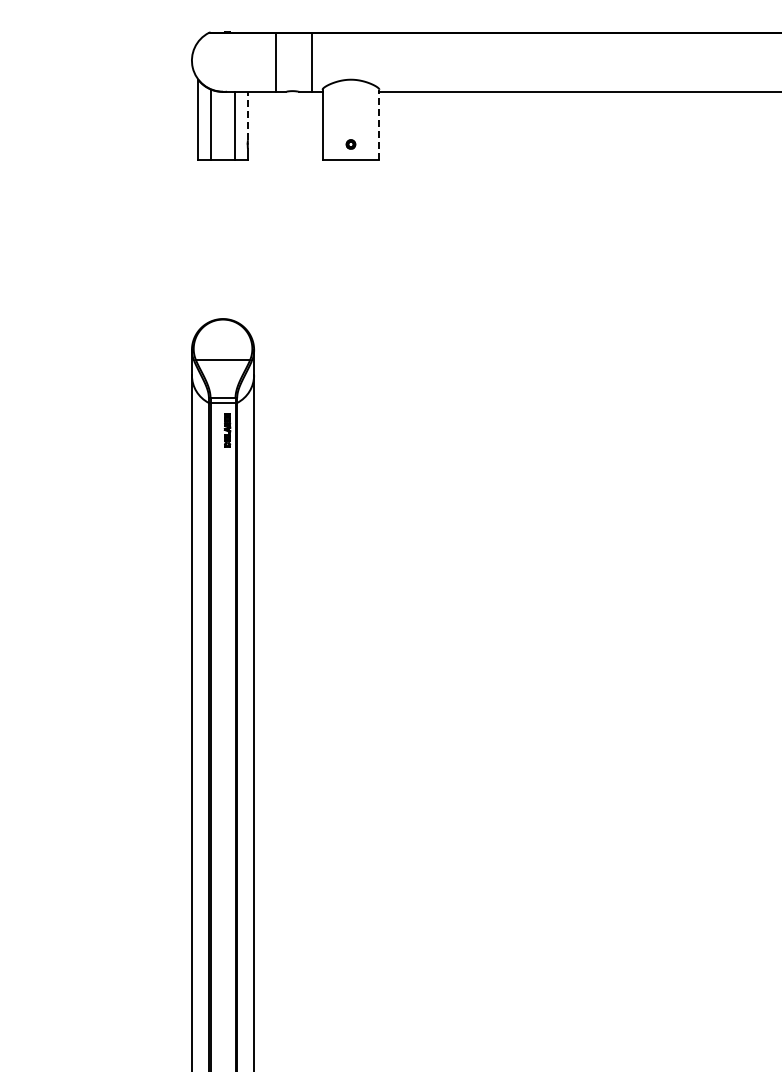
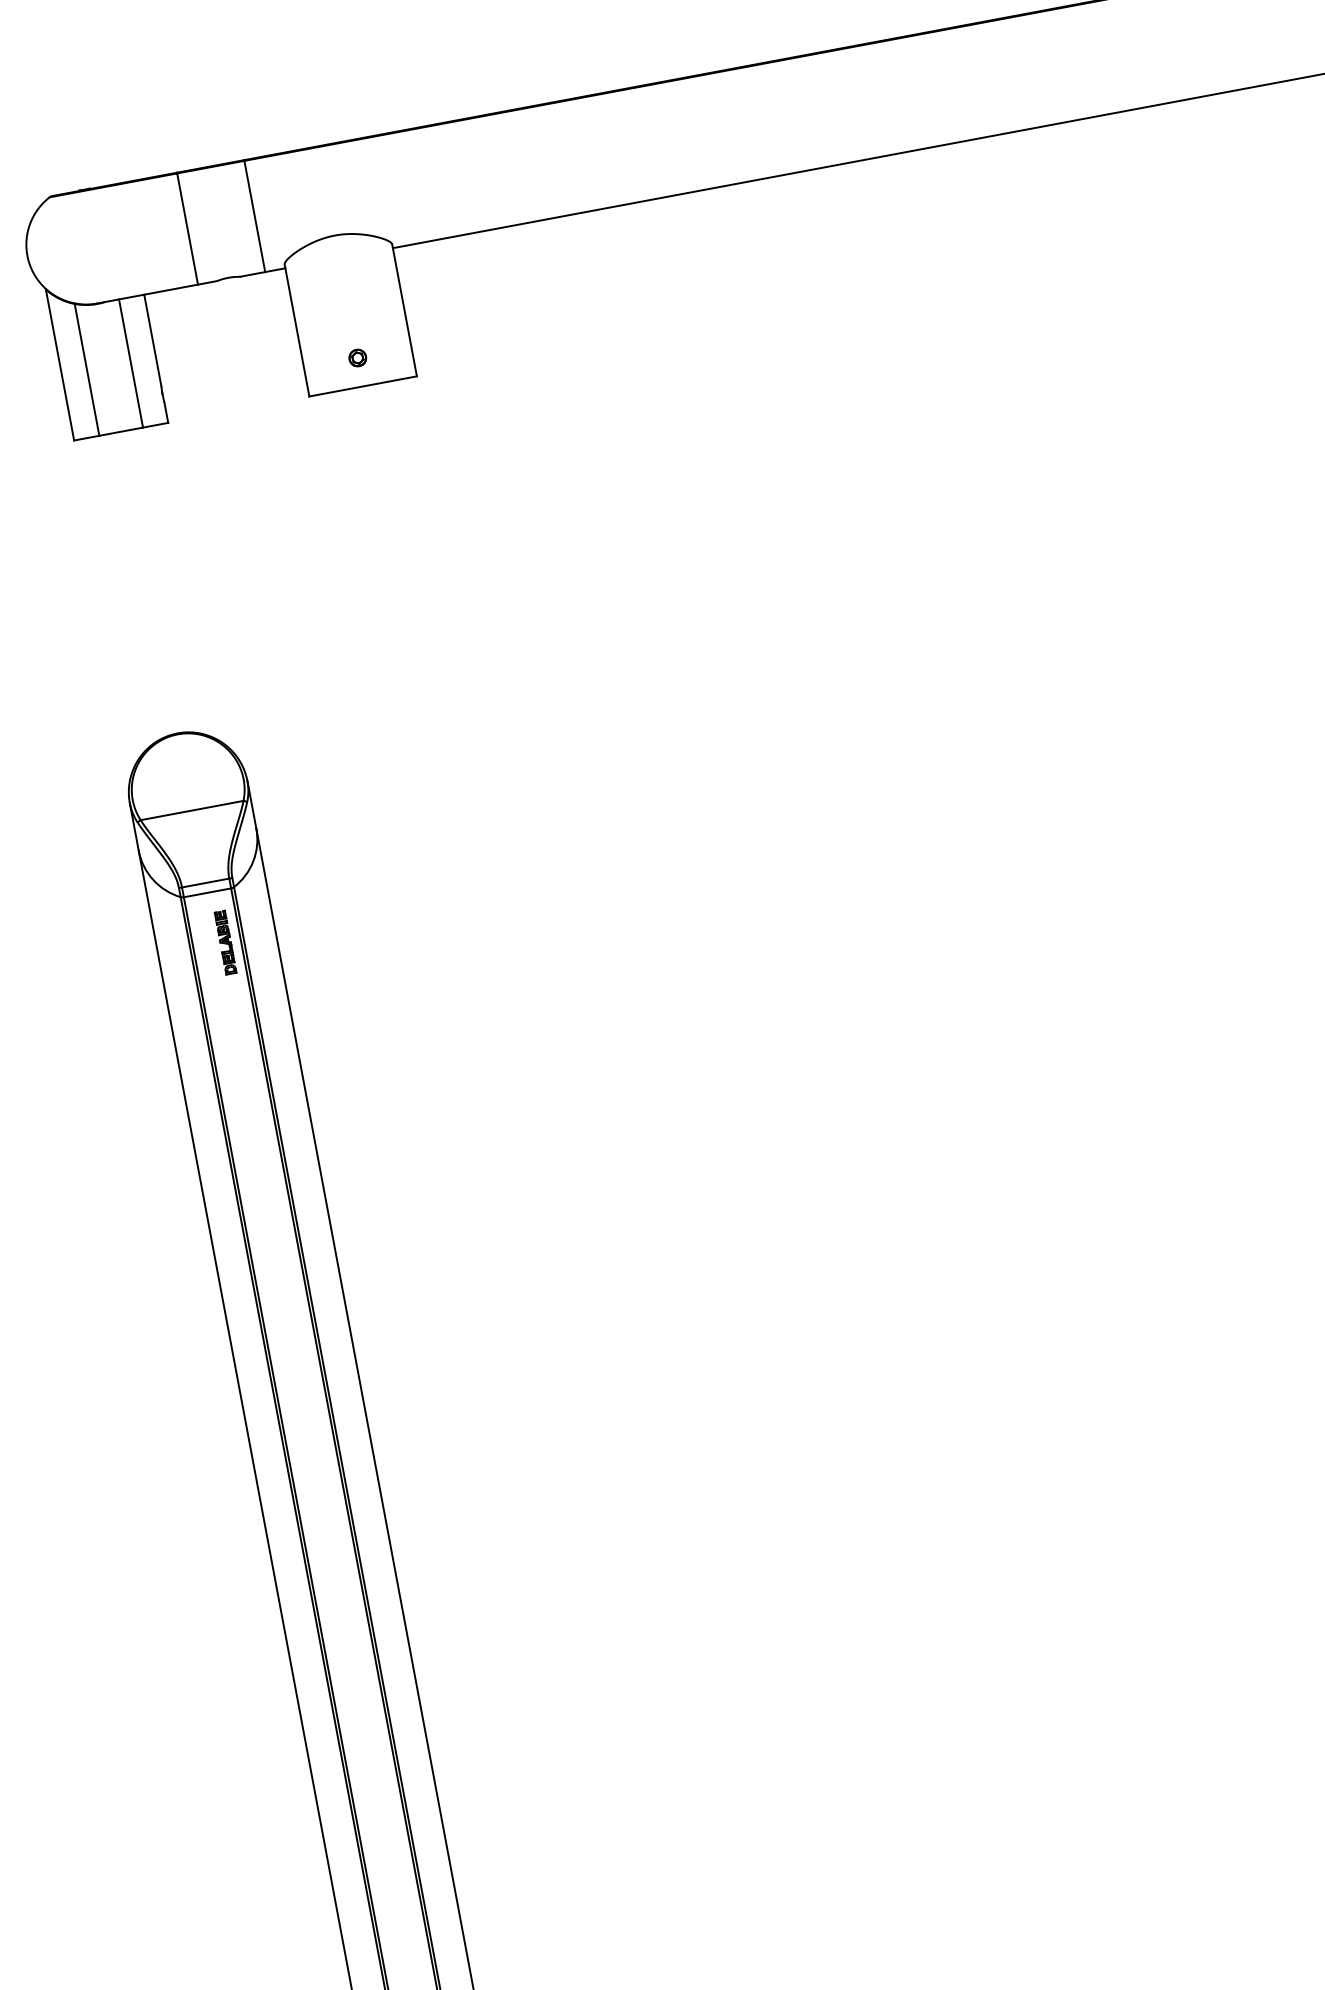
line: (247, 115) -> (151, 339), dashed -> solid
line: (379, 124) -> (404, 310), dashed -> solid

